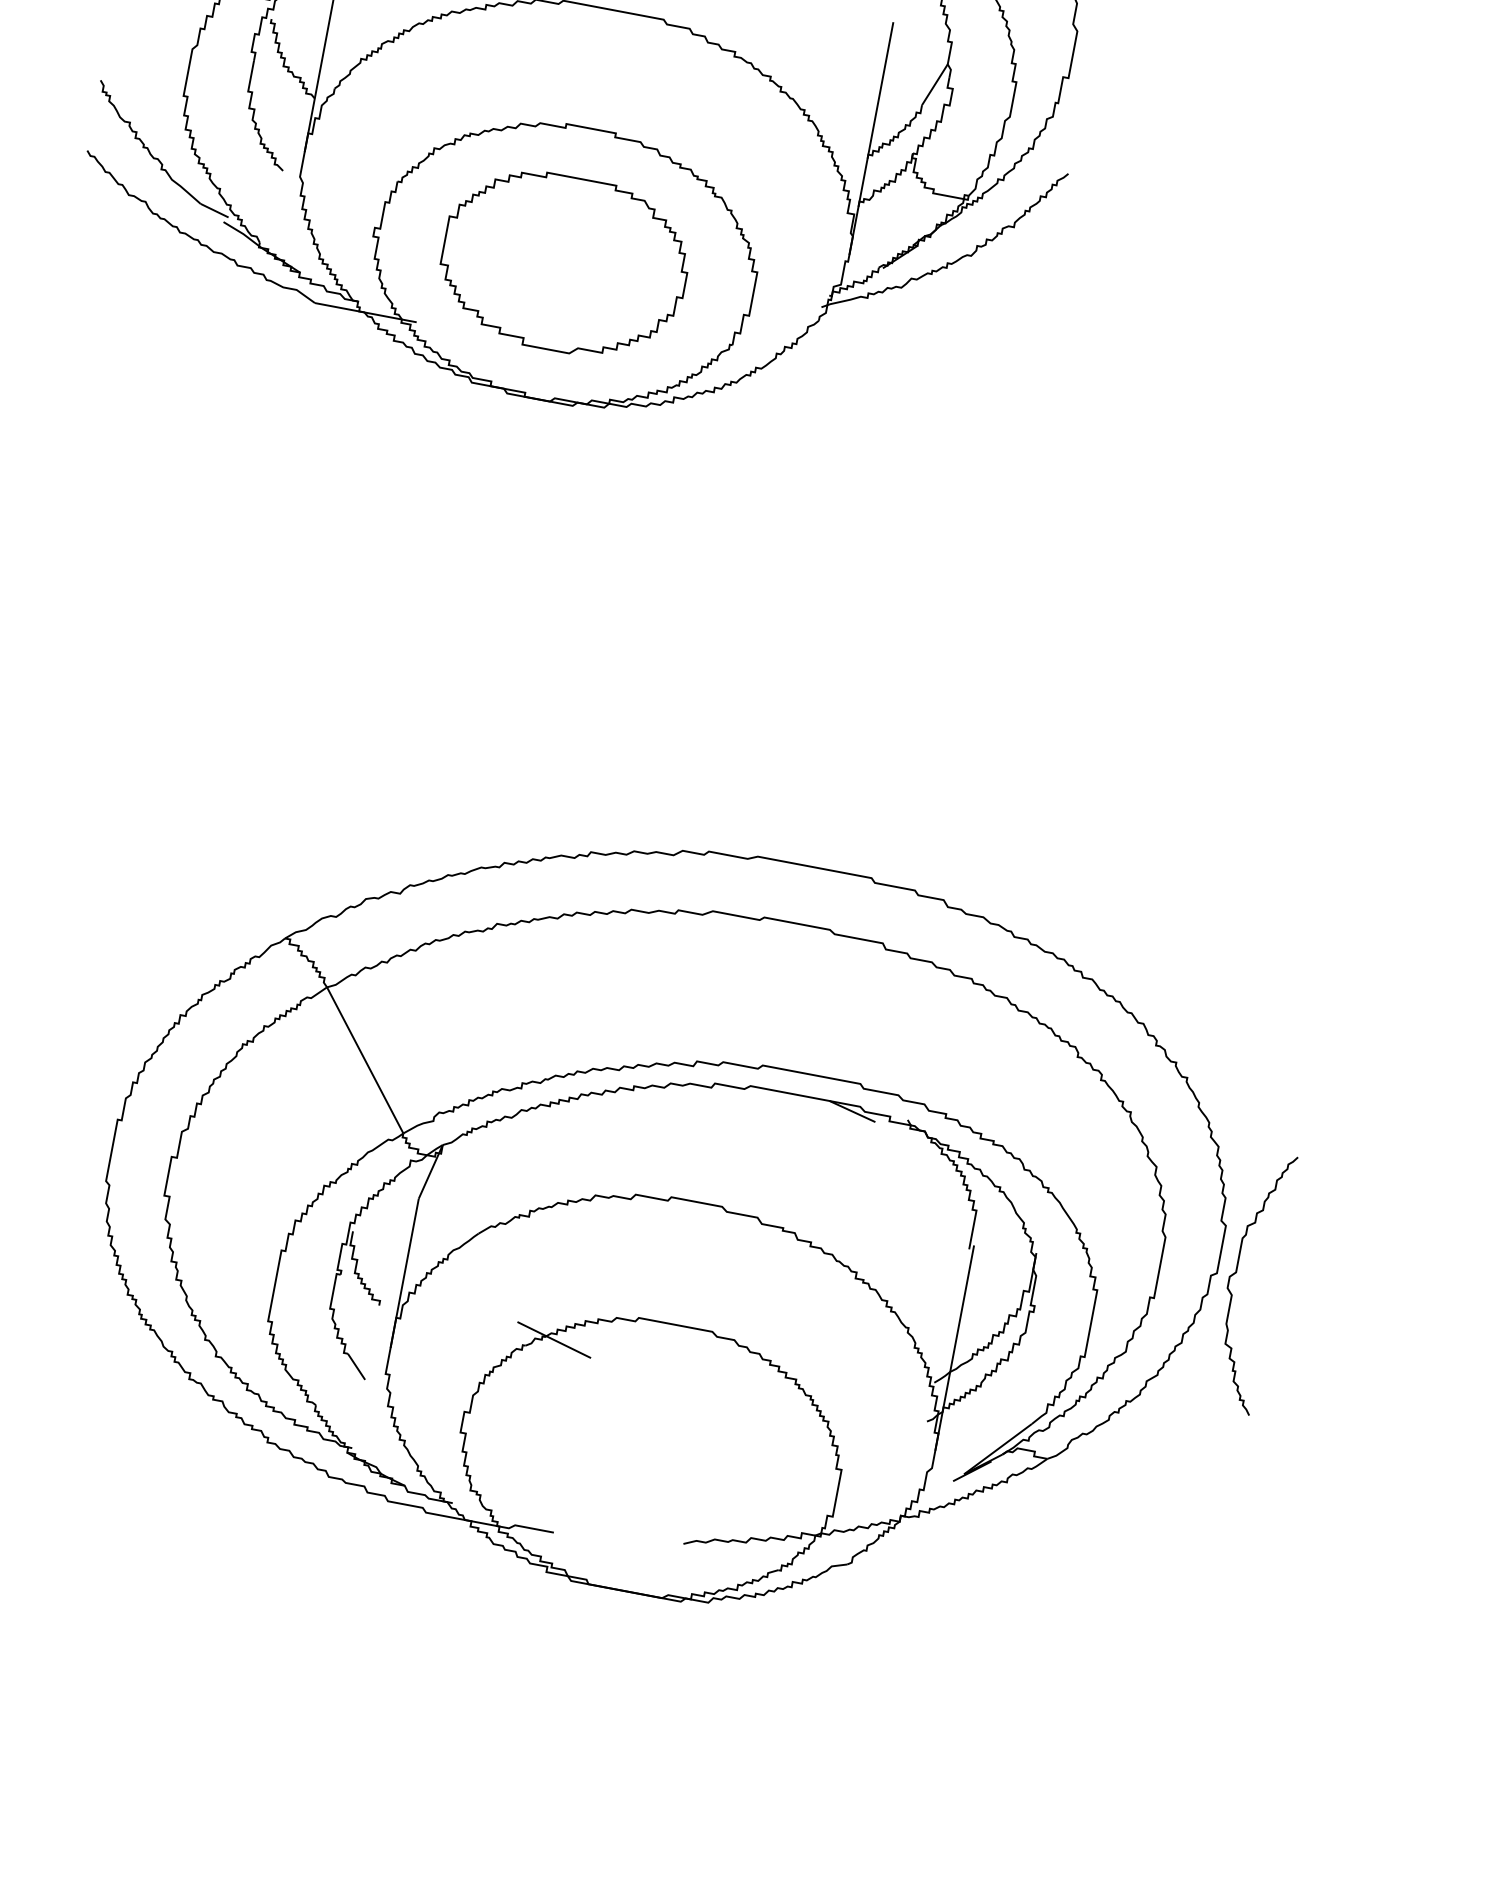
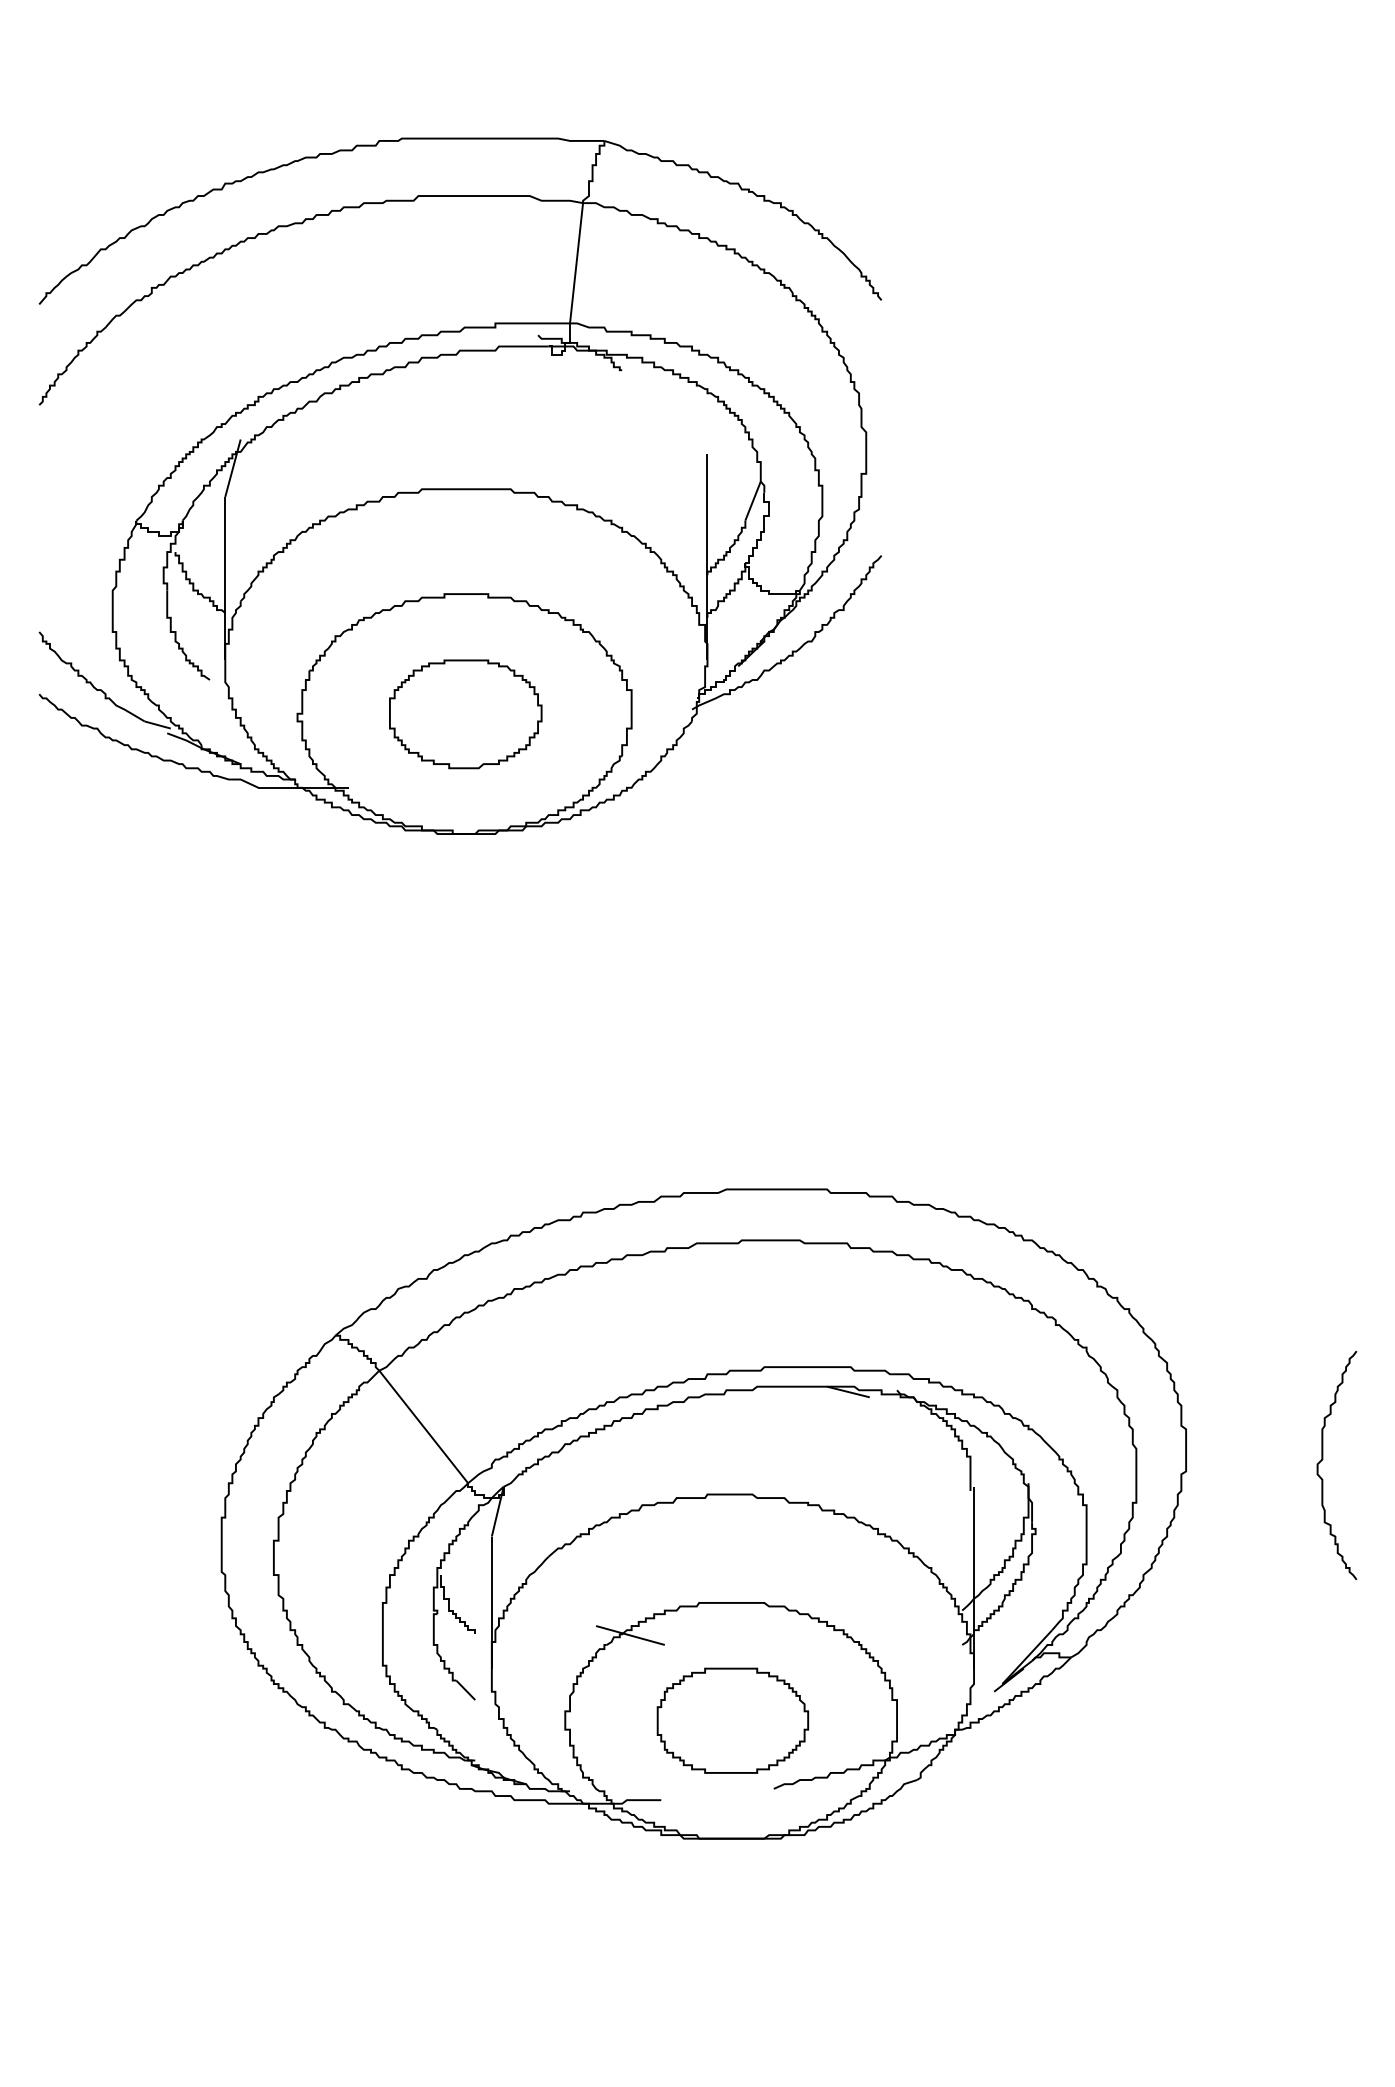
part: (564, 264) -> (465, 714), size x0.71
curve: (1237, 1272) -> (1323, 1459), moved
part: (651, 1457) -> (732, 1720), added

